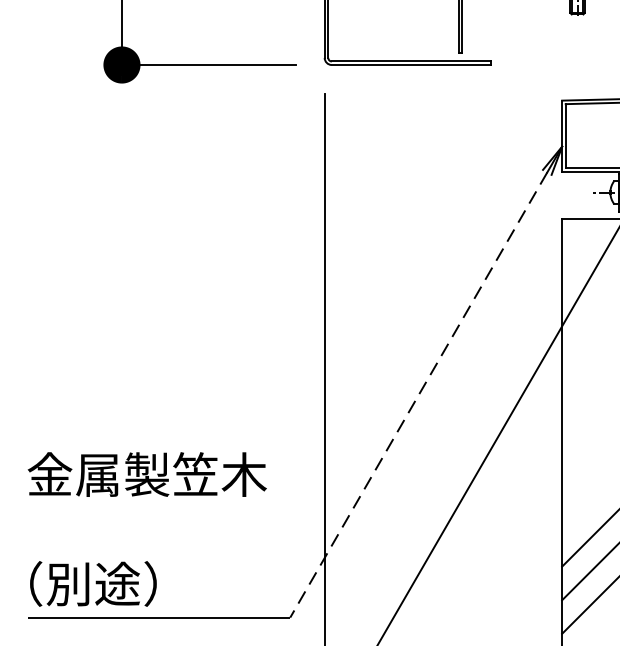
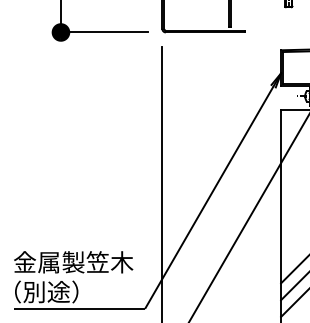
line: (418, 394) -> (209, 197), dashed -> solid
text: (147, 474) -> (73, 262), moved

